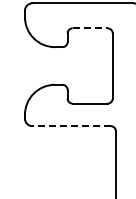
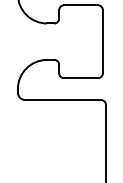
line: (90, 28) -> (81, 5), dashed -> solid
line: (71, 126) -> (62, 100), dashed -> solid

